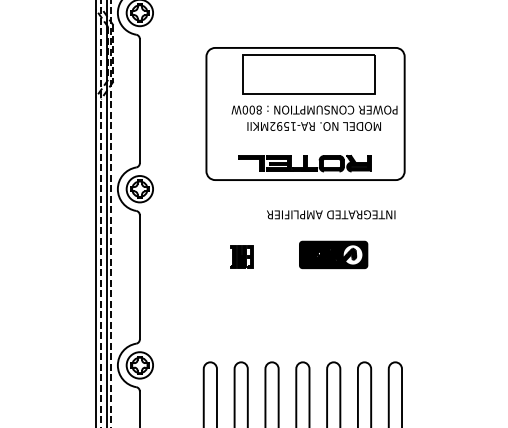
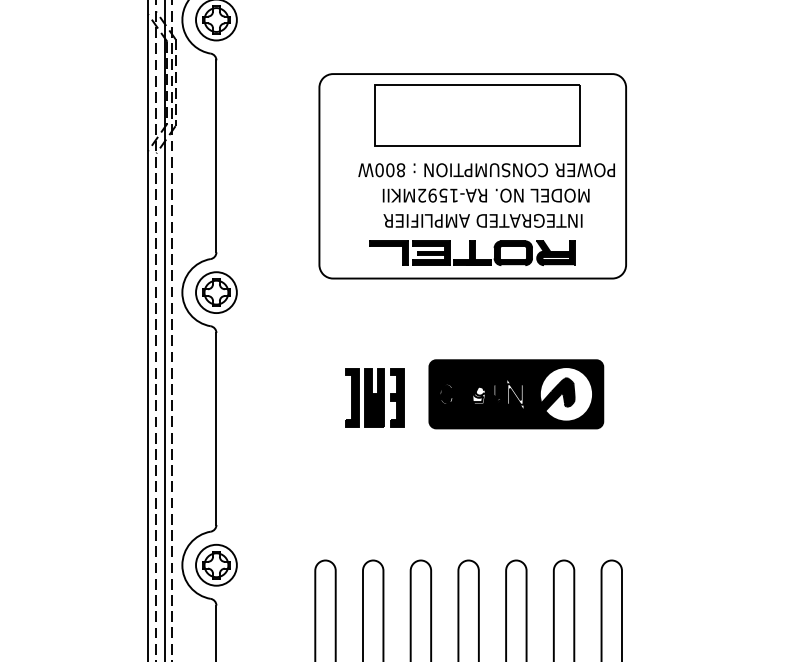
text: (331, 214) -> (483, 220), moved
part: (333, 254) -> (516, 393), size x1.67
part: (241, 256) -> (373, 396), size x1.67

